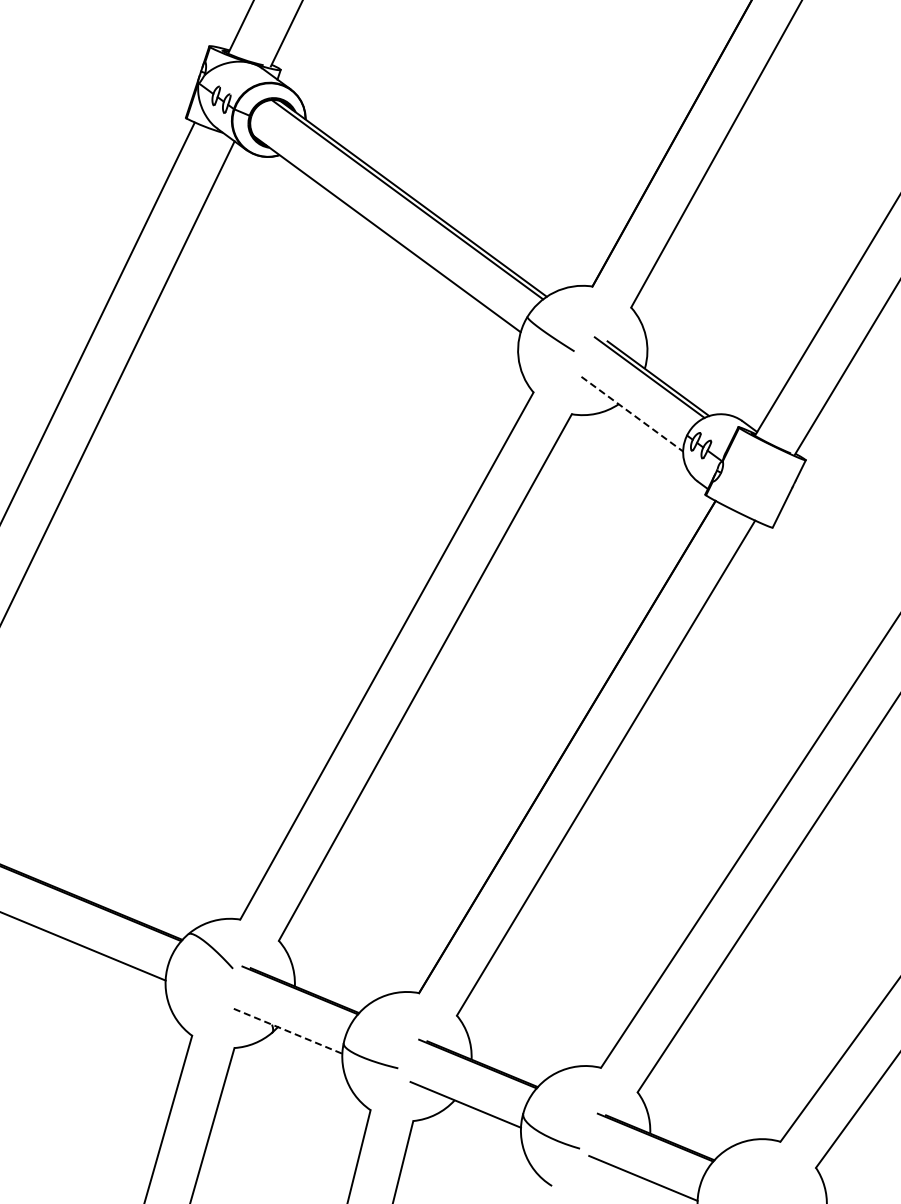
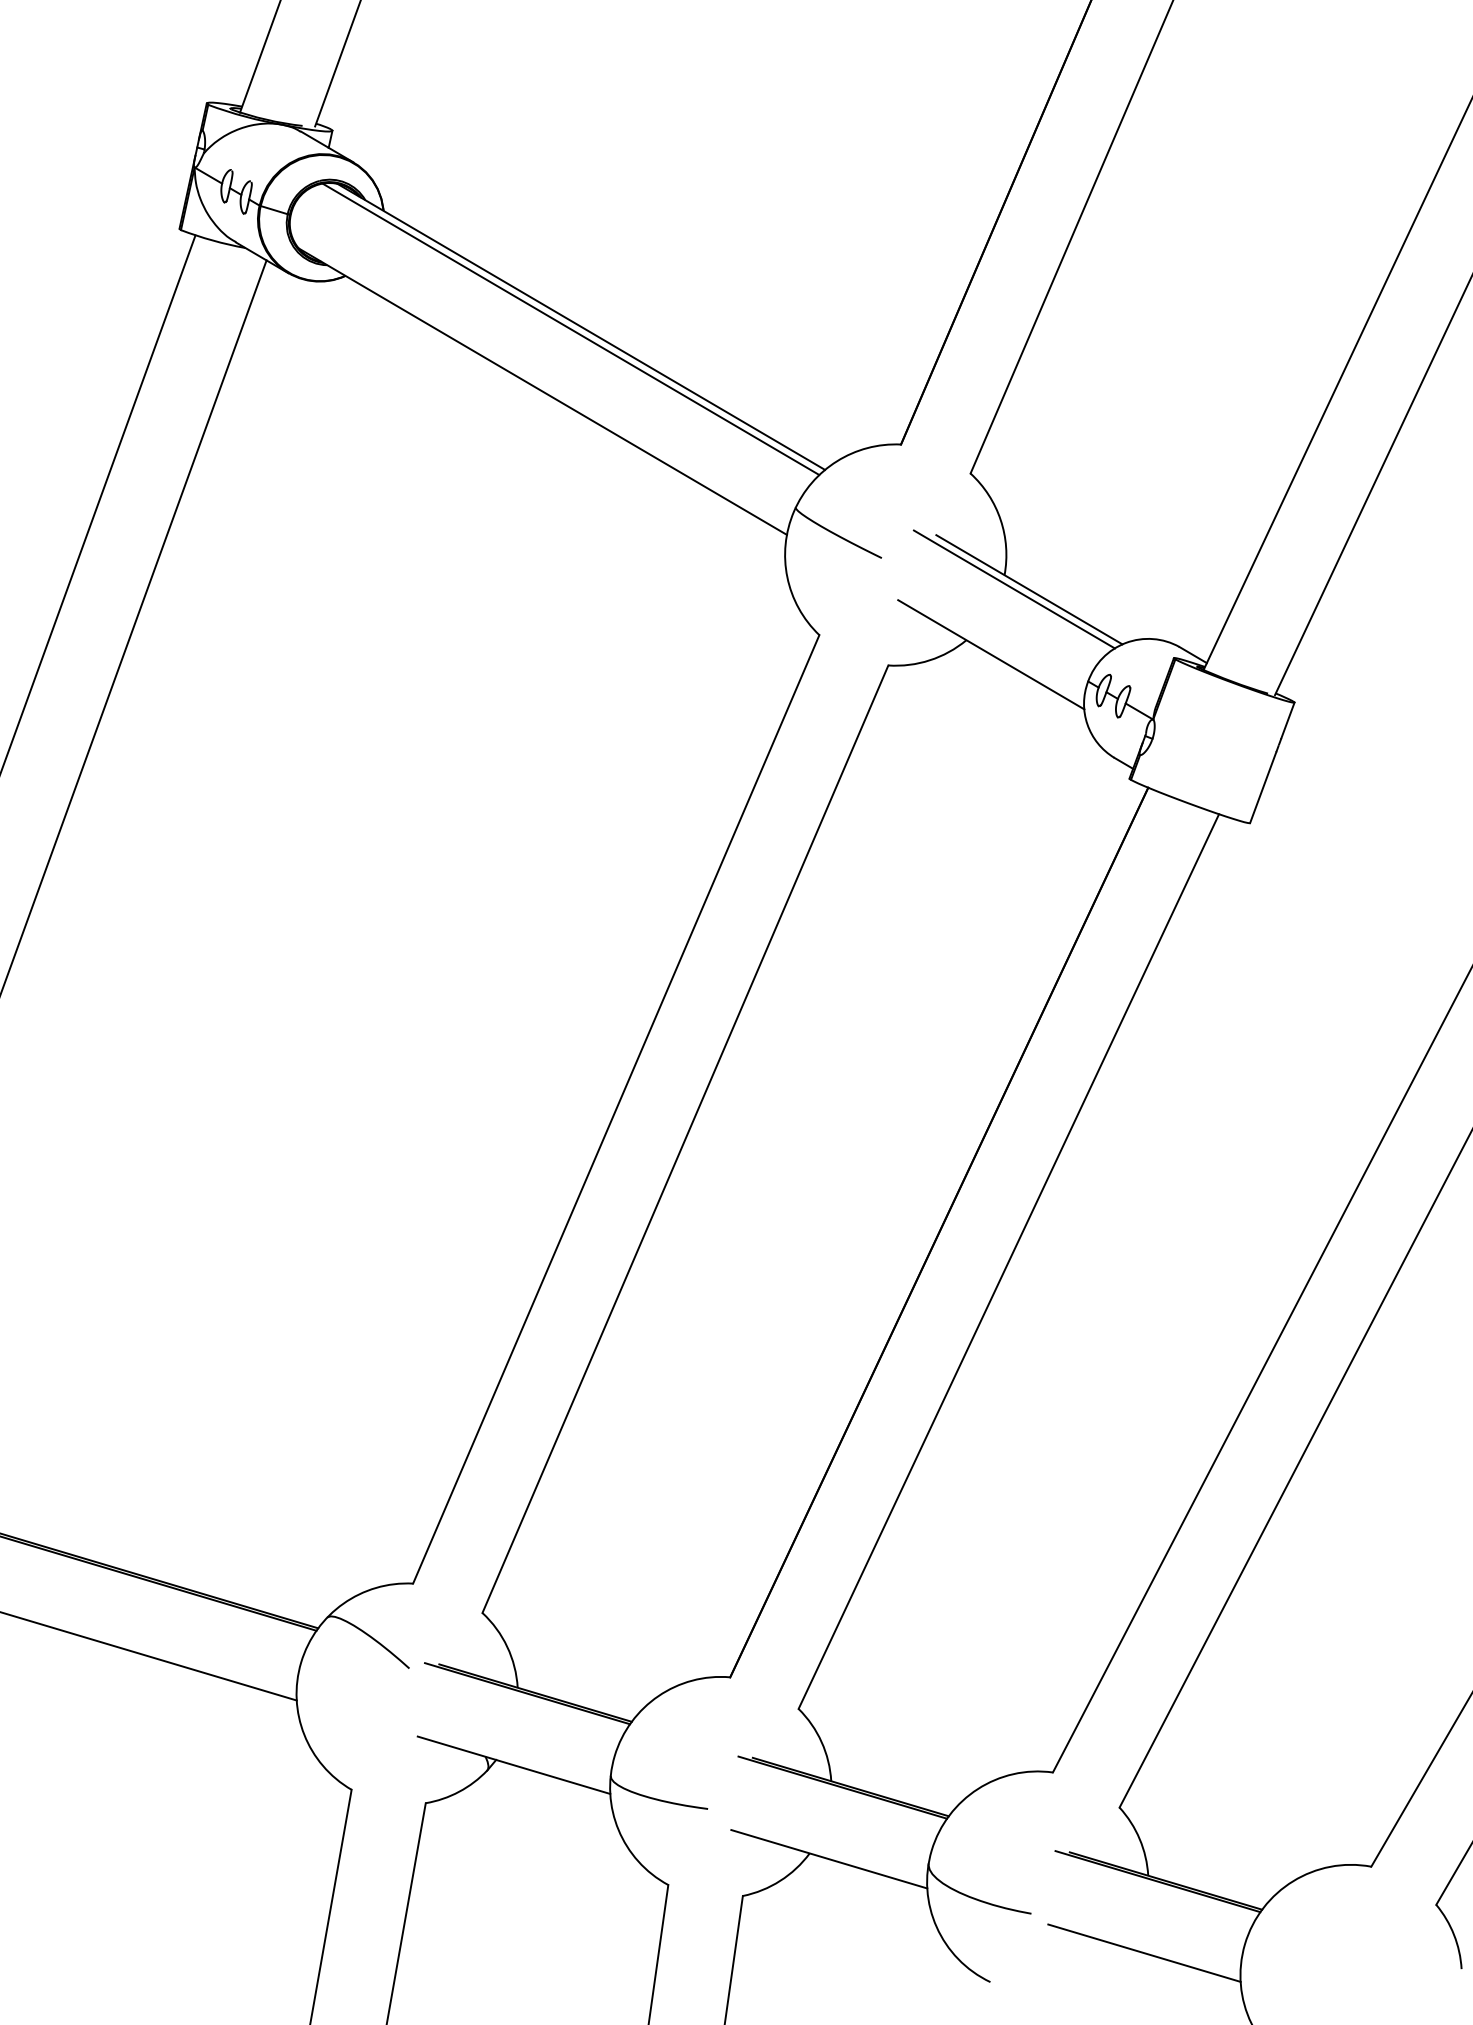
line: (632, 414) -> (991, 655), dashed -> solid
line: (288, 1031) -> (514, 1765), dashed -> solid

